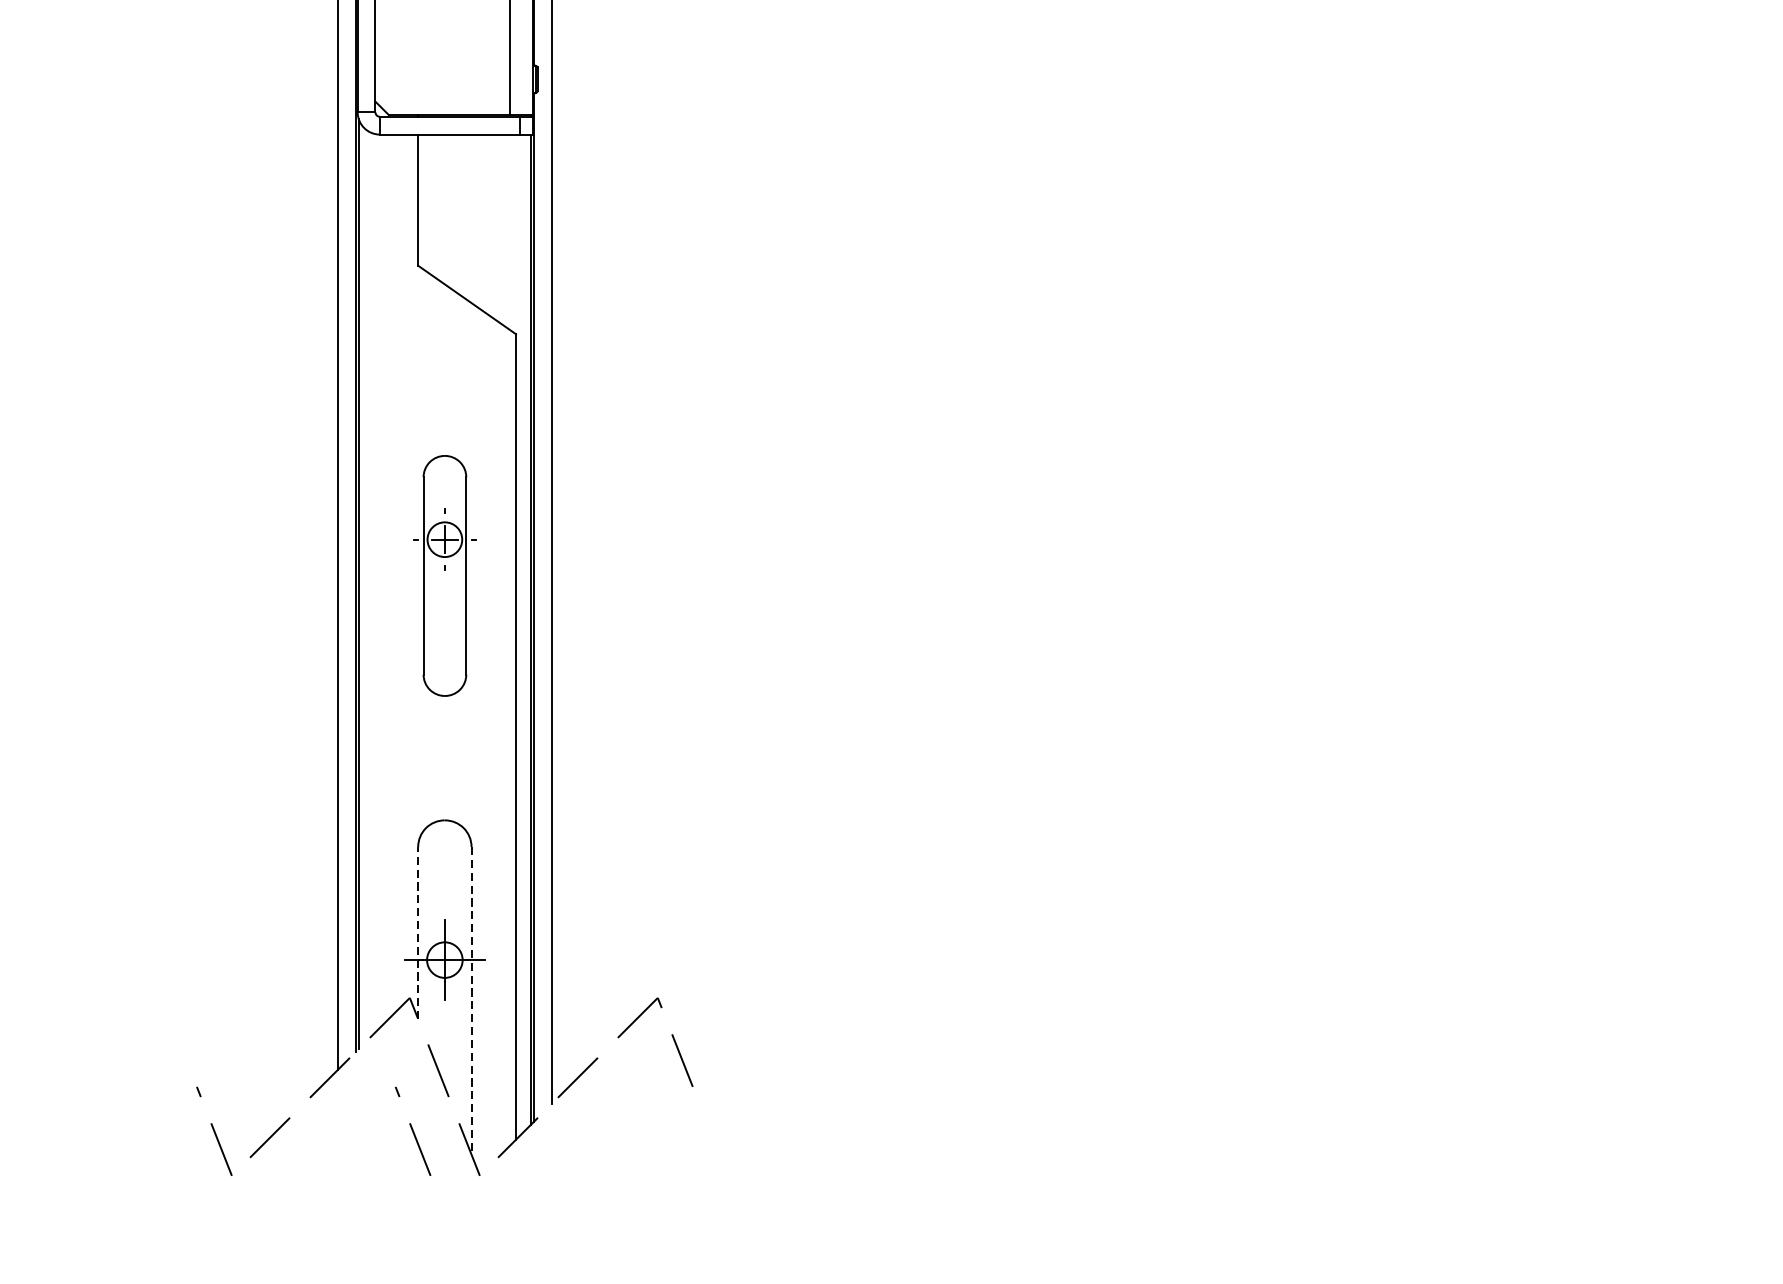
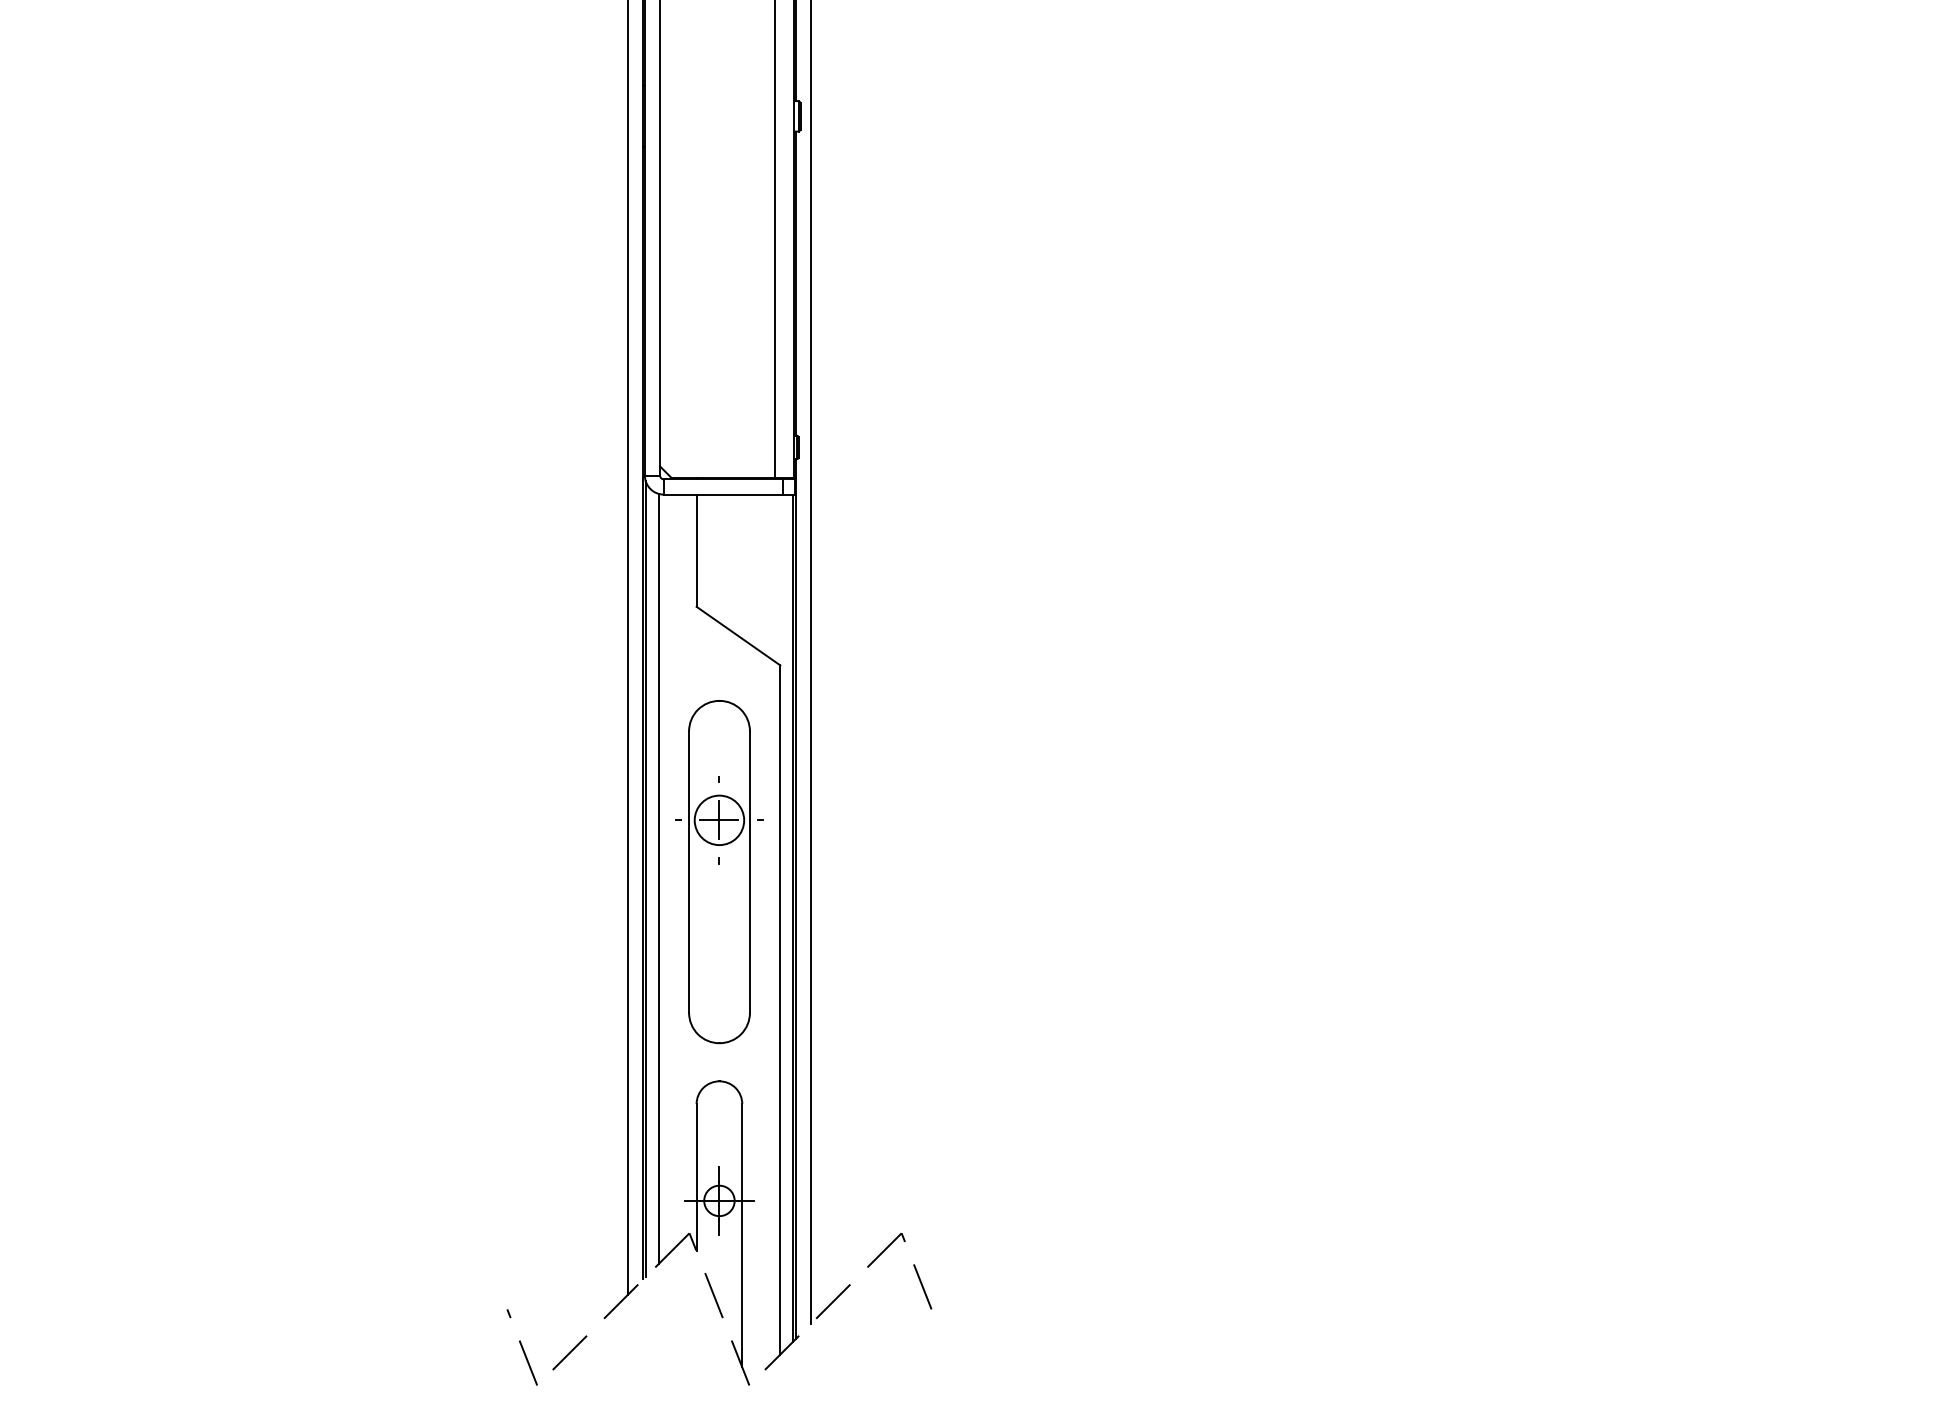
part: (444, 576) -> (719, 872), size x1.67
line: (373, 583) -> (658, 878), added
line: (418, 932) -> (696, 1177), dashed -> solid
line: (471, 1000) -> (742, 1235), dashed -> solid
line: (412, 1131) -> (691, 1347), removed

